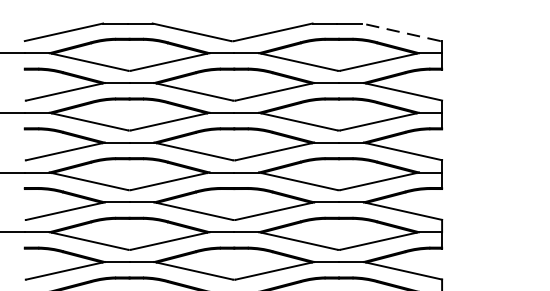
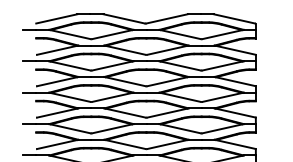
line: (399, 31) -> (233, 18), dashed -> solid

